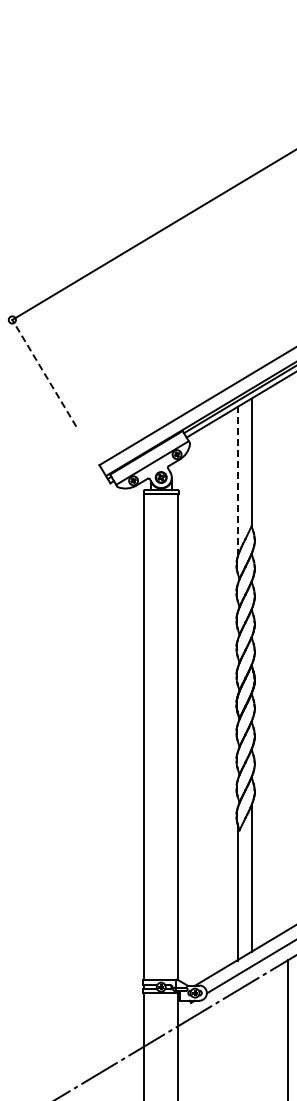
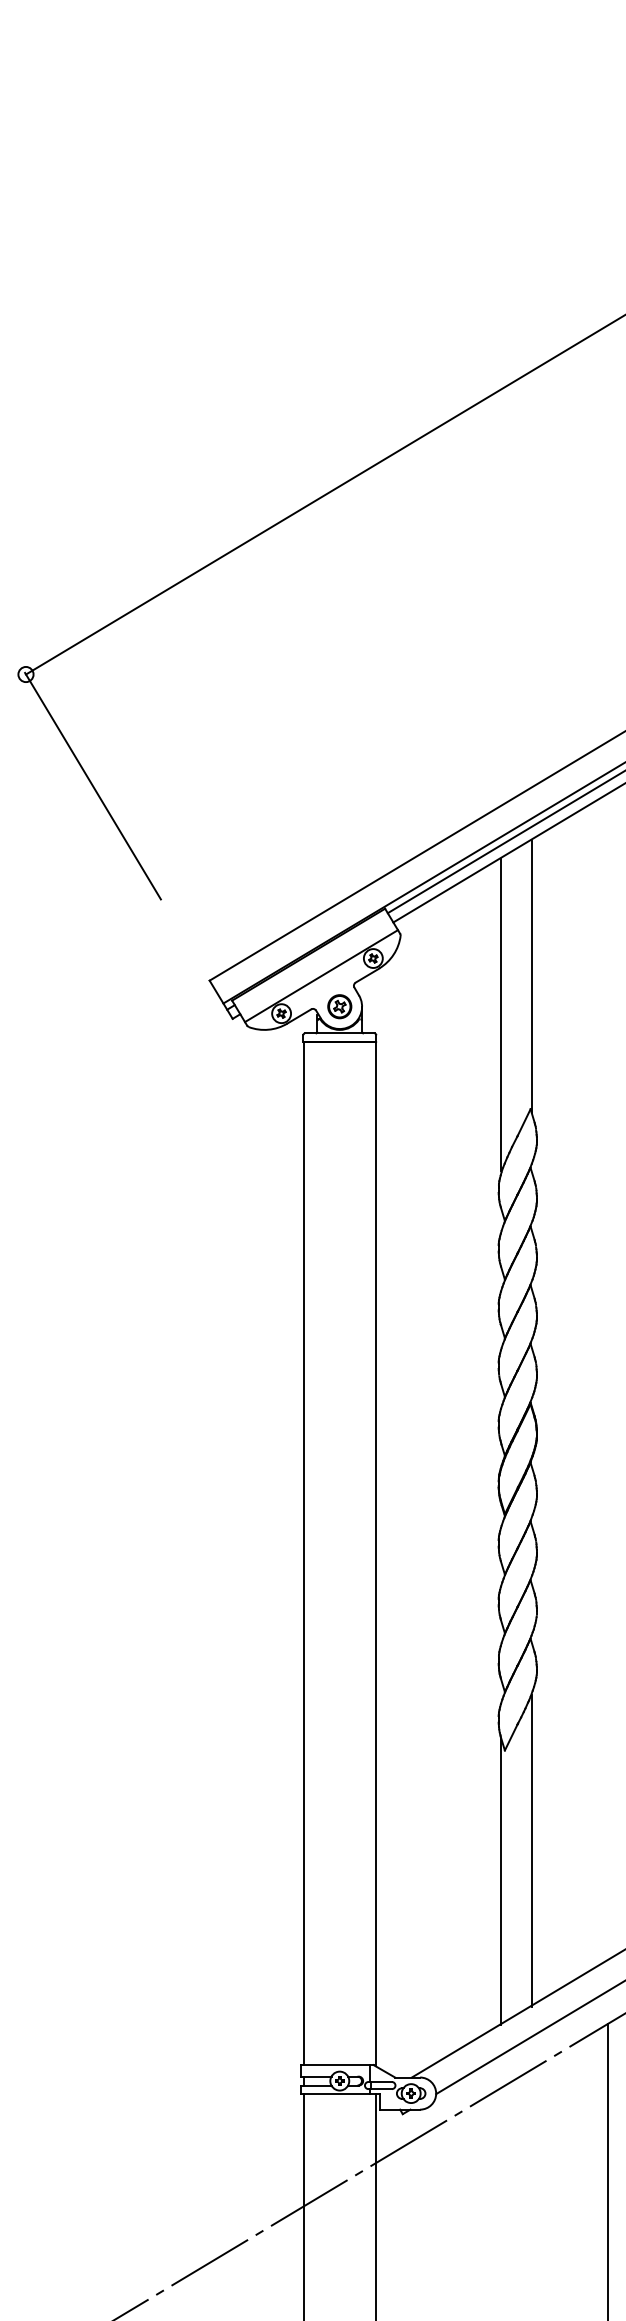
line: (44, 372) -> (93, 785), dashed -> solid
line: (237, 481) -> (500, 1015), dashed -> solid

